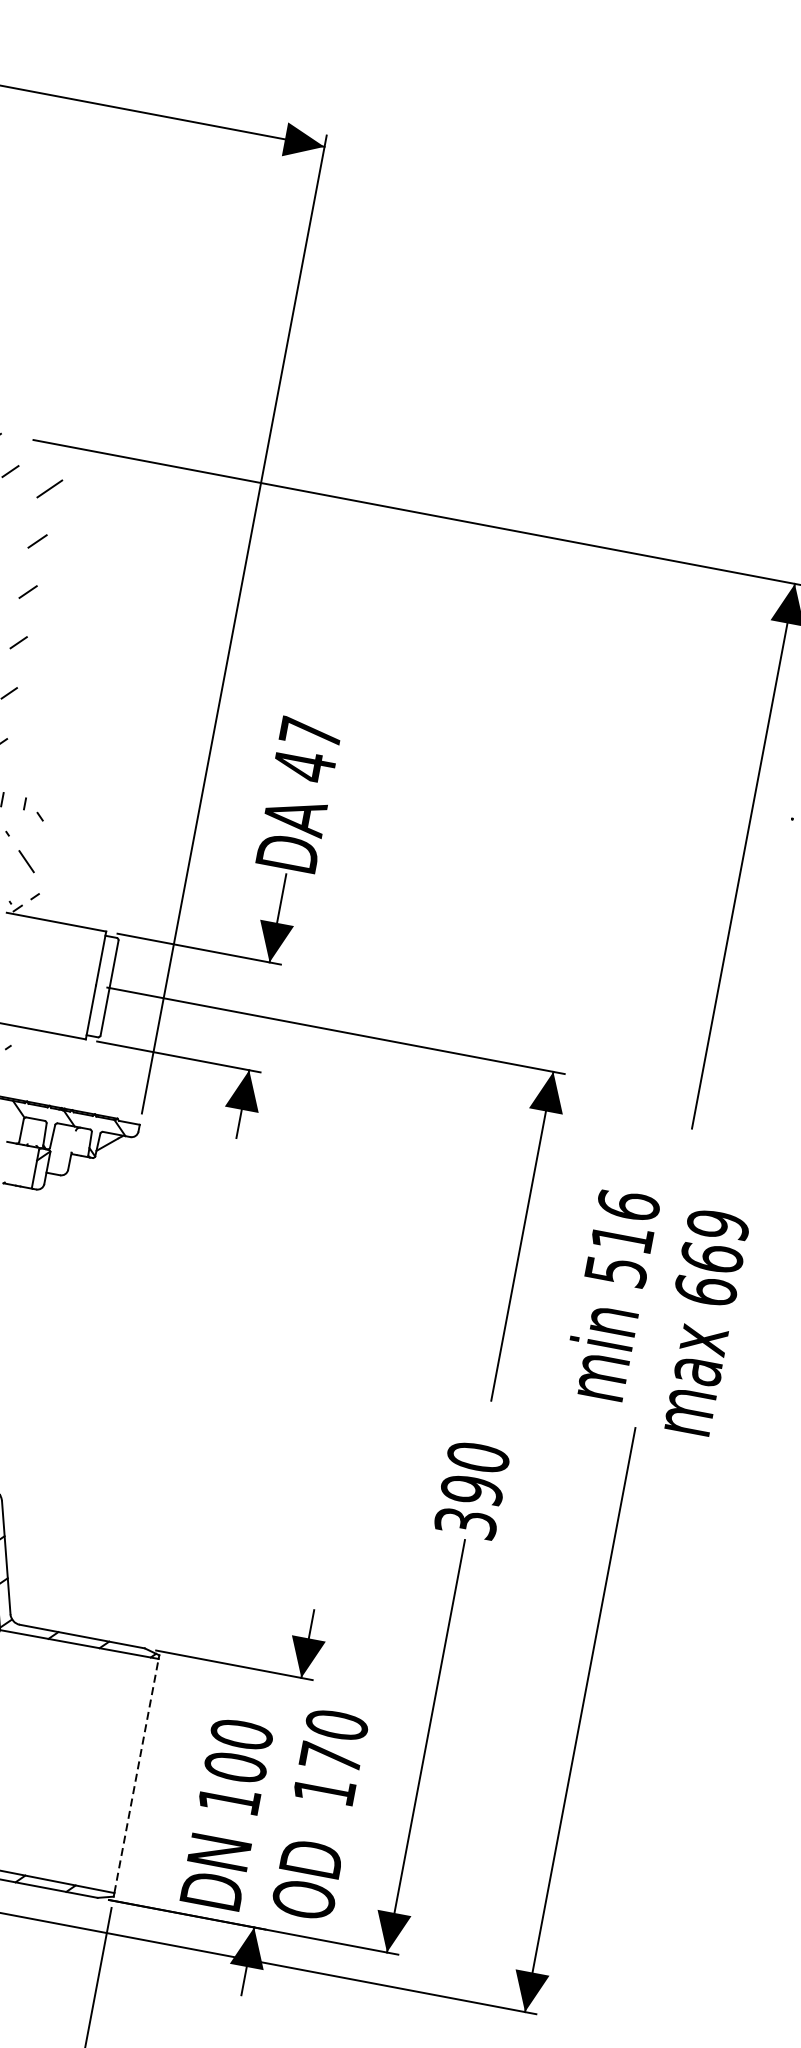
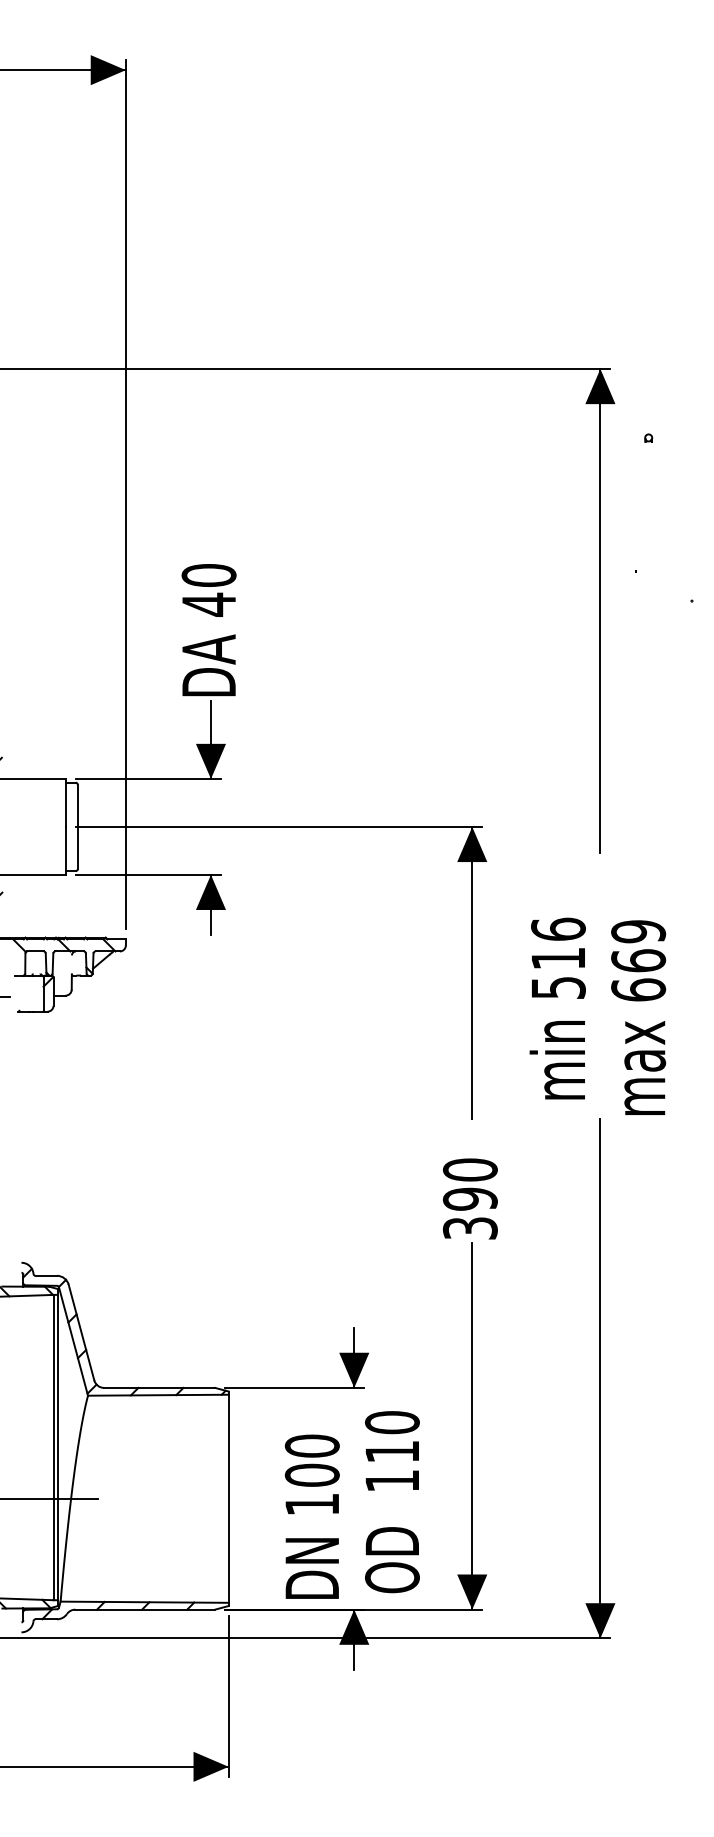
text: (310, 732) -> (208, 575), 47 -> 40
text: (329, 1757) -> (391, 1451), 170 -> 110
line: (136, 1775) -> (228, 1498), dashed -> solid

